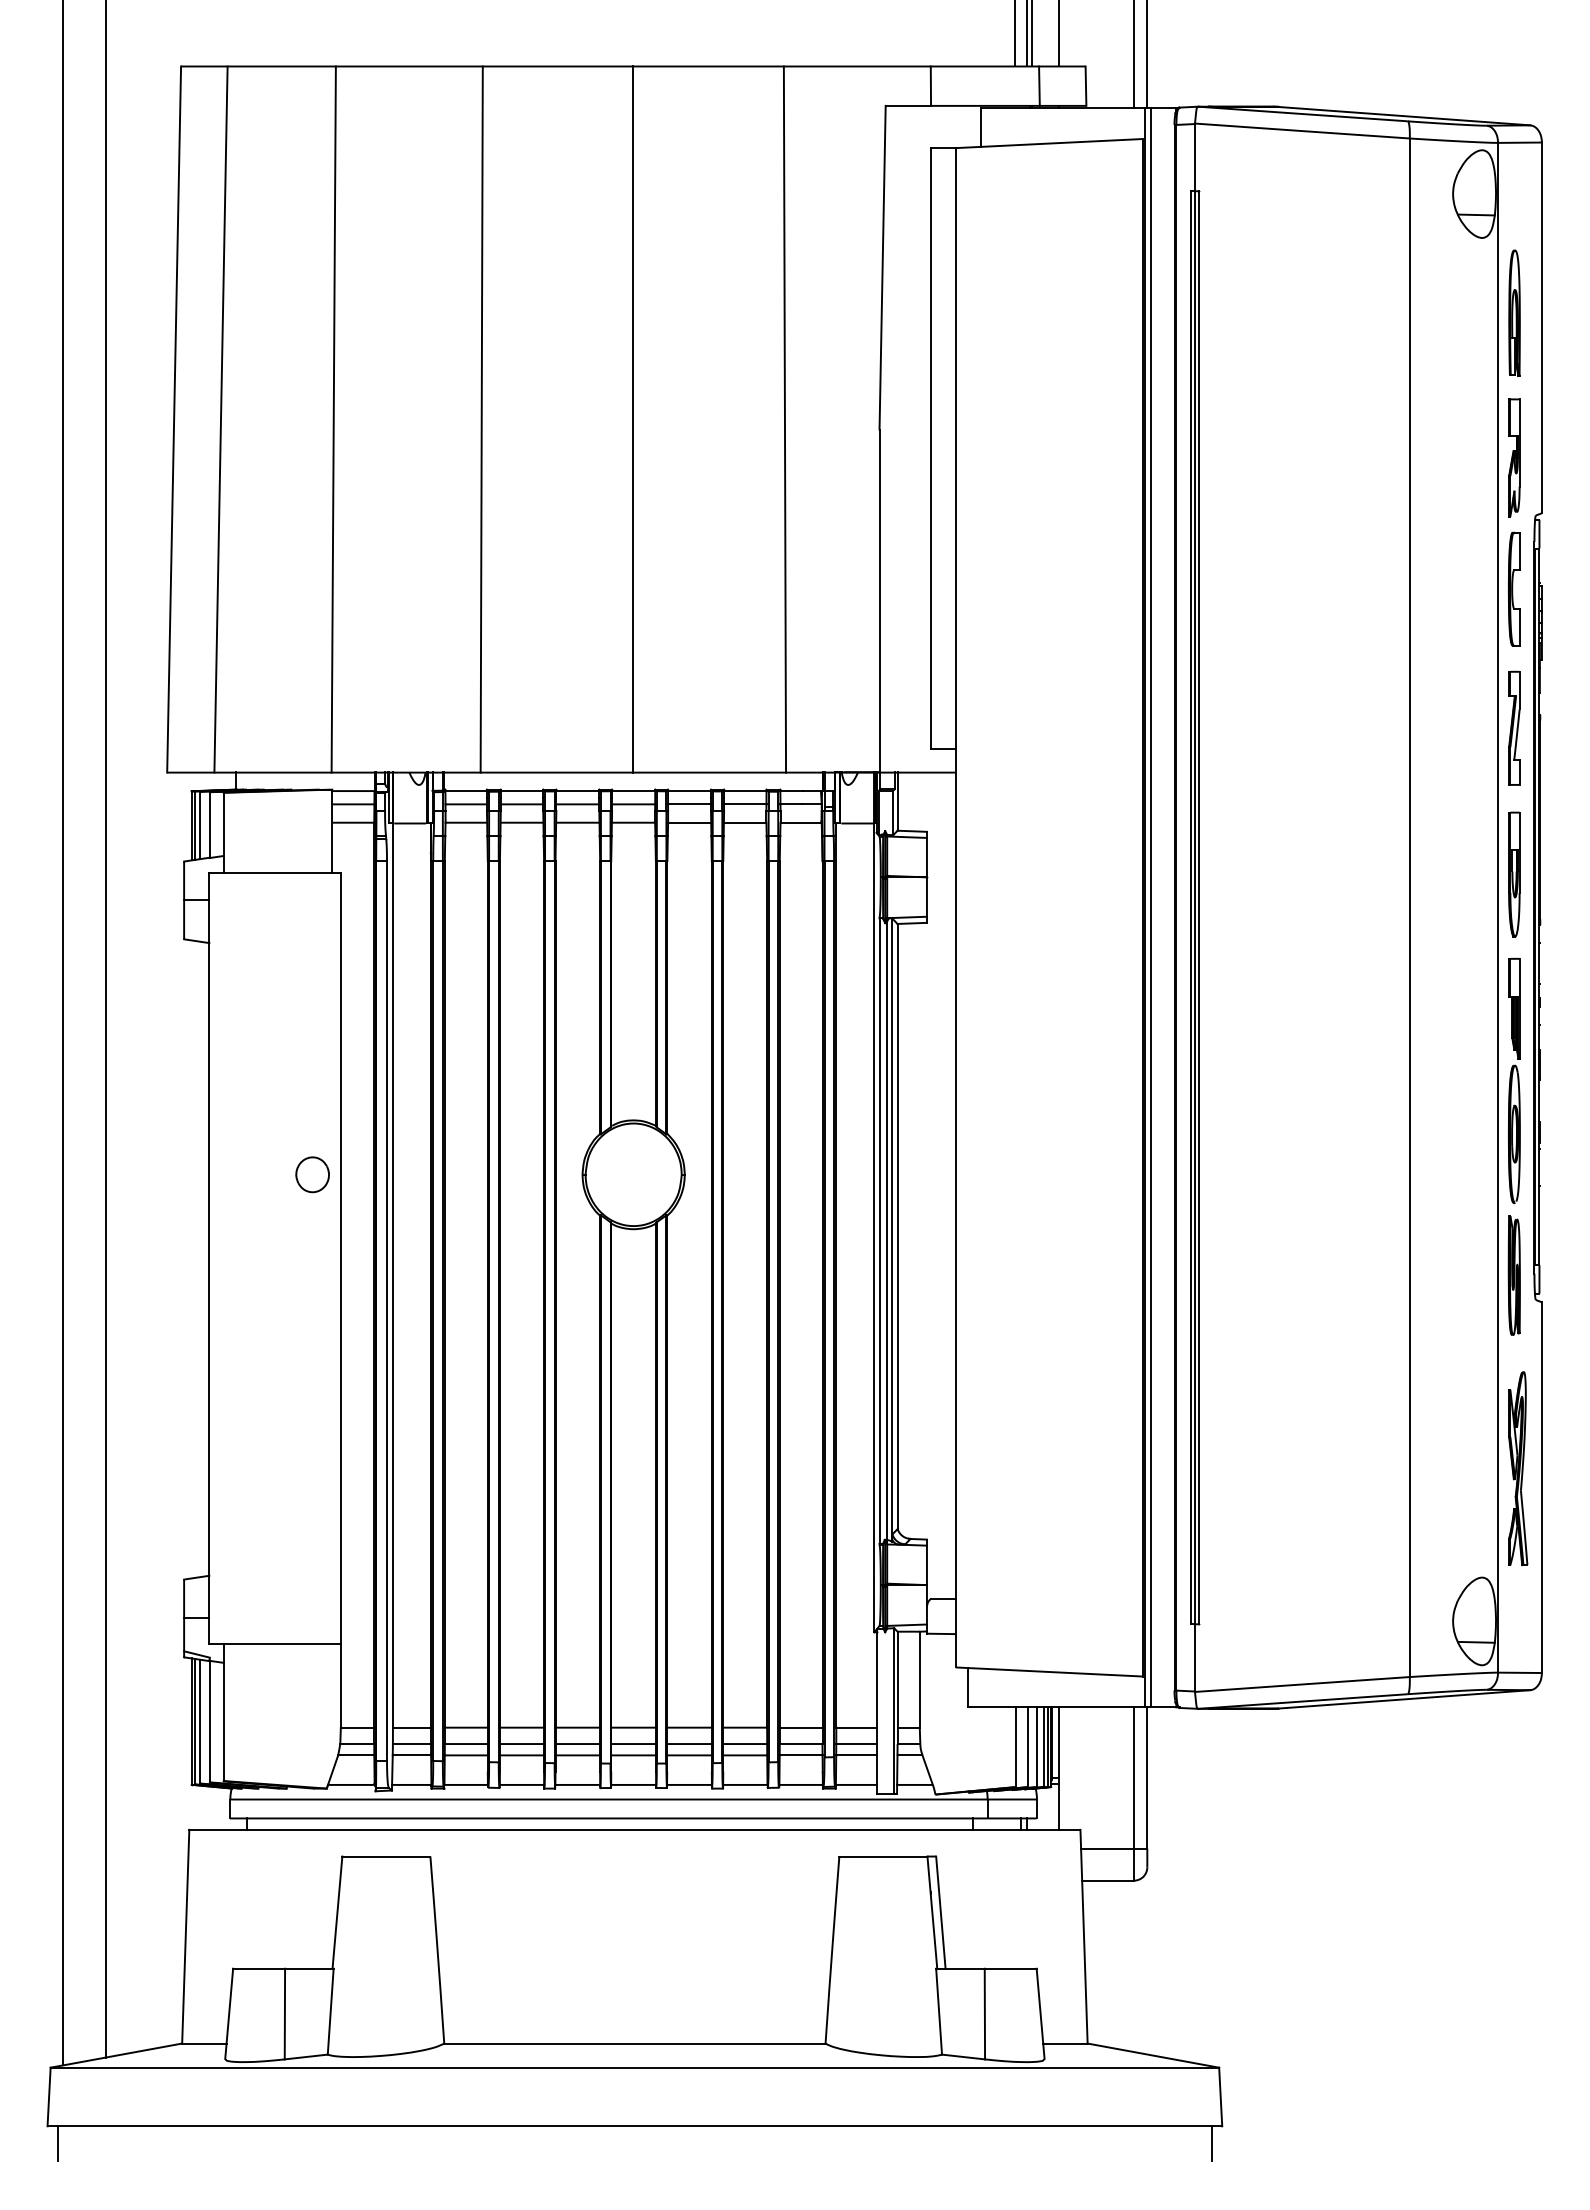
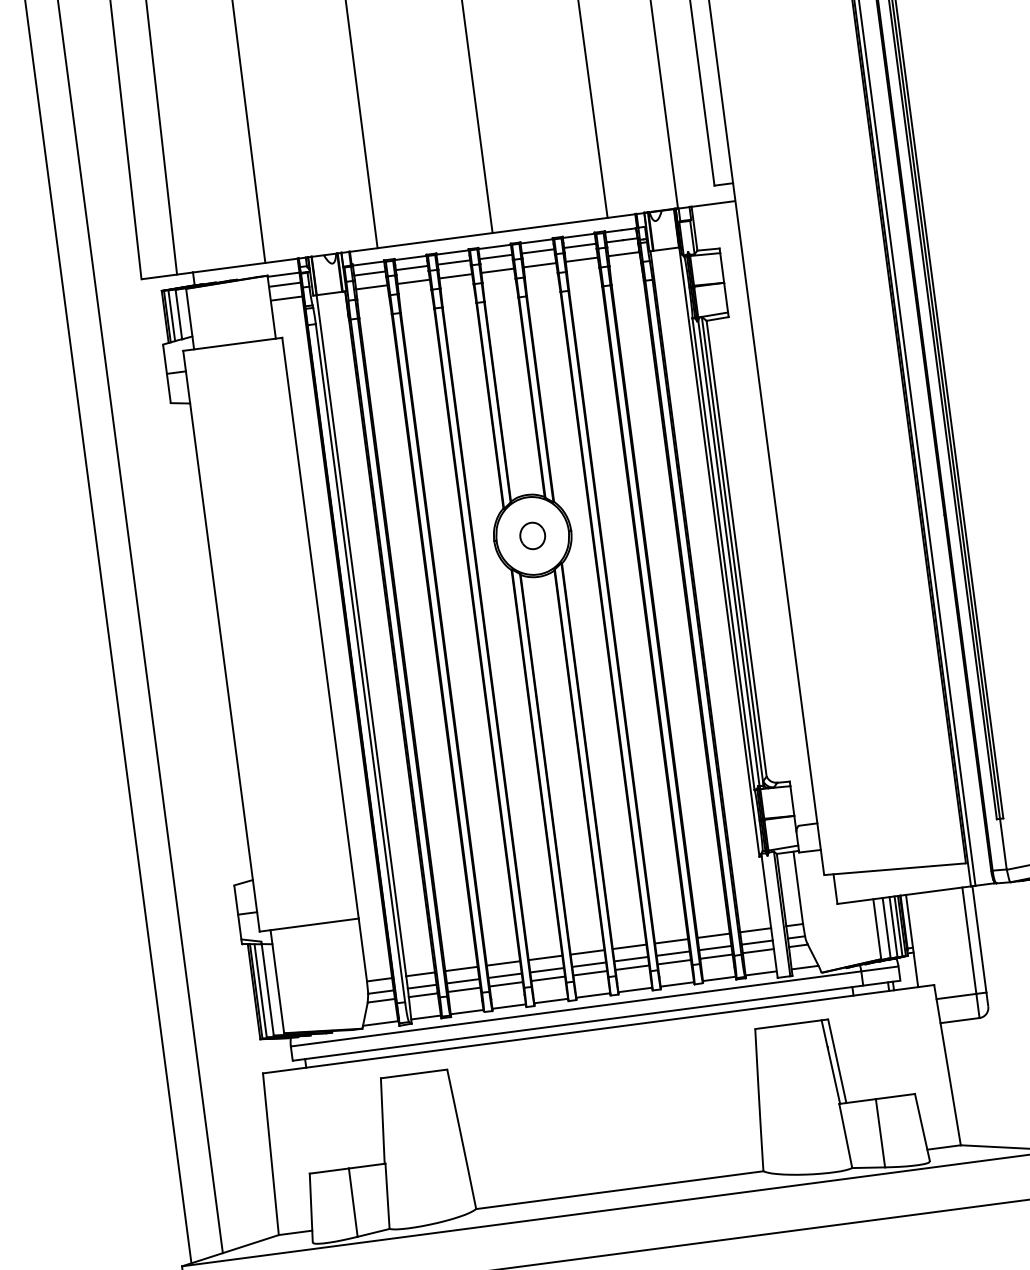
part: (312, 1174) -> (532, 535), moved

